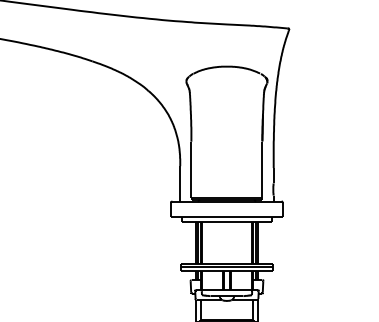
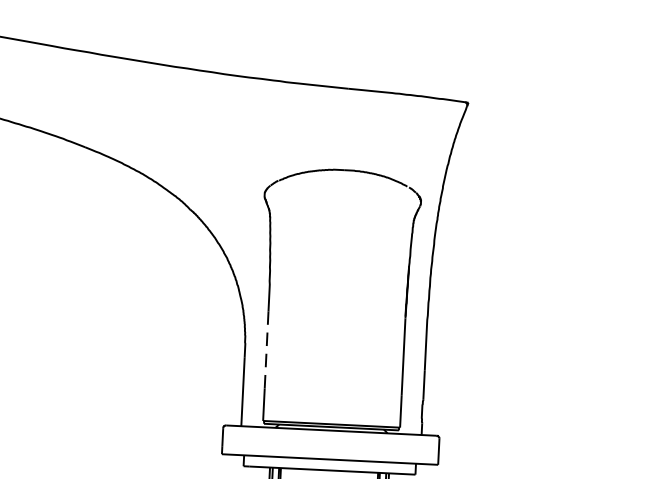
line: (191, 161) -> (266, 349), solid -> dashed

